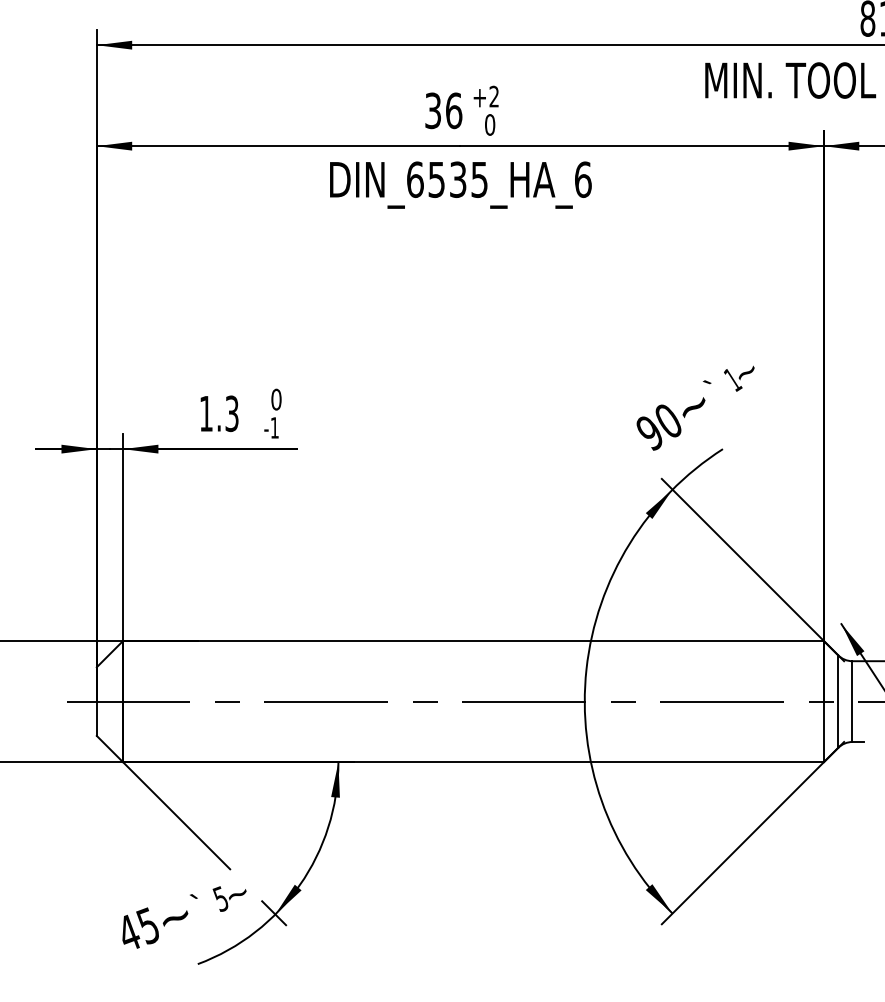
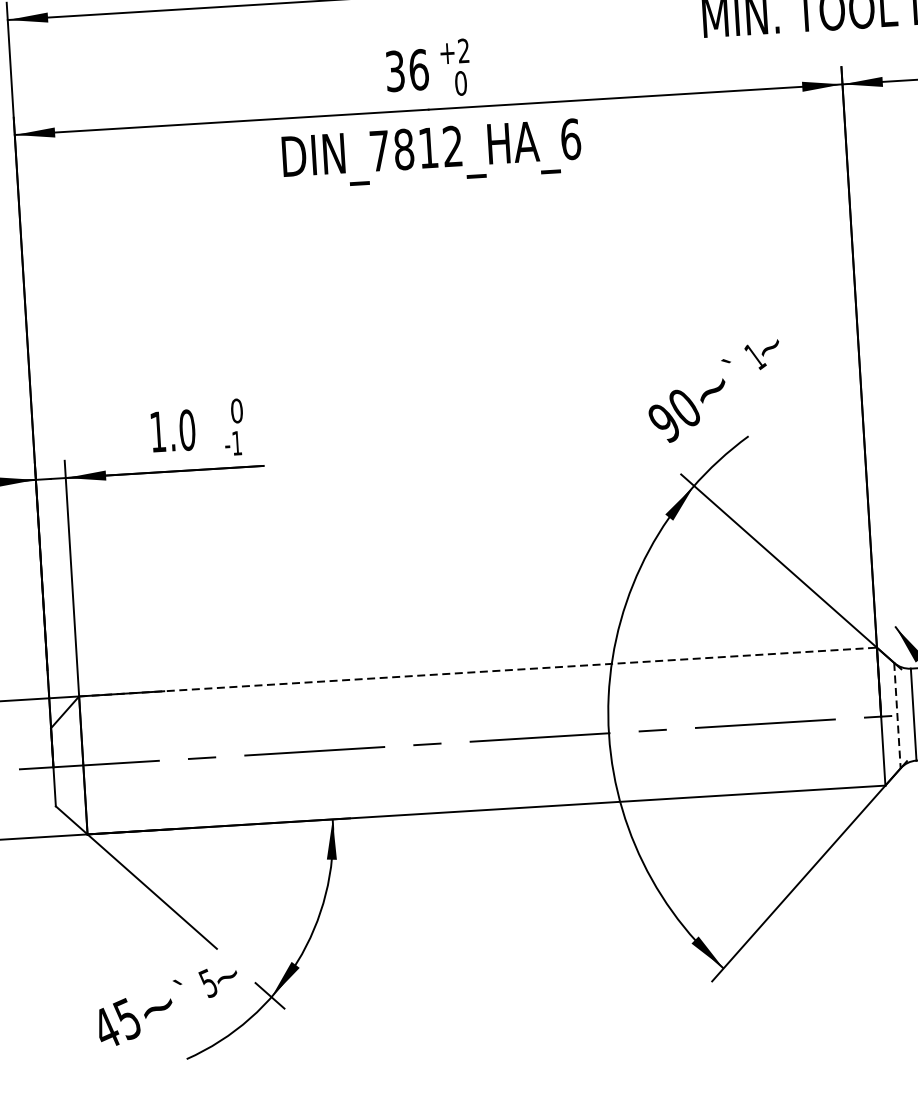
text: (447, 179) -> (416, 148), DIN_6535_HA_6 -> DIN_7812_HA_6
text: (231, 413) -> (186, 429), 1.3 -> 1.0
line: (474, 641) -> (479, 672), solid -> dashed
line: (838, 702) -> (897, 716), solid -> dashed

